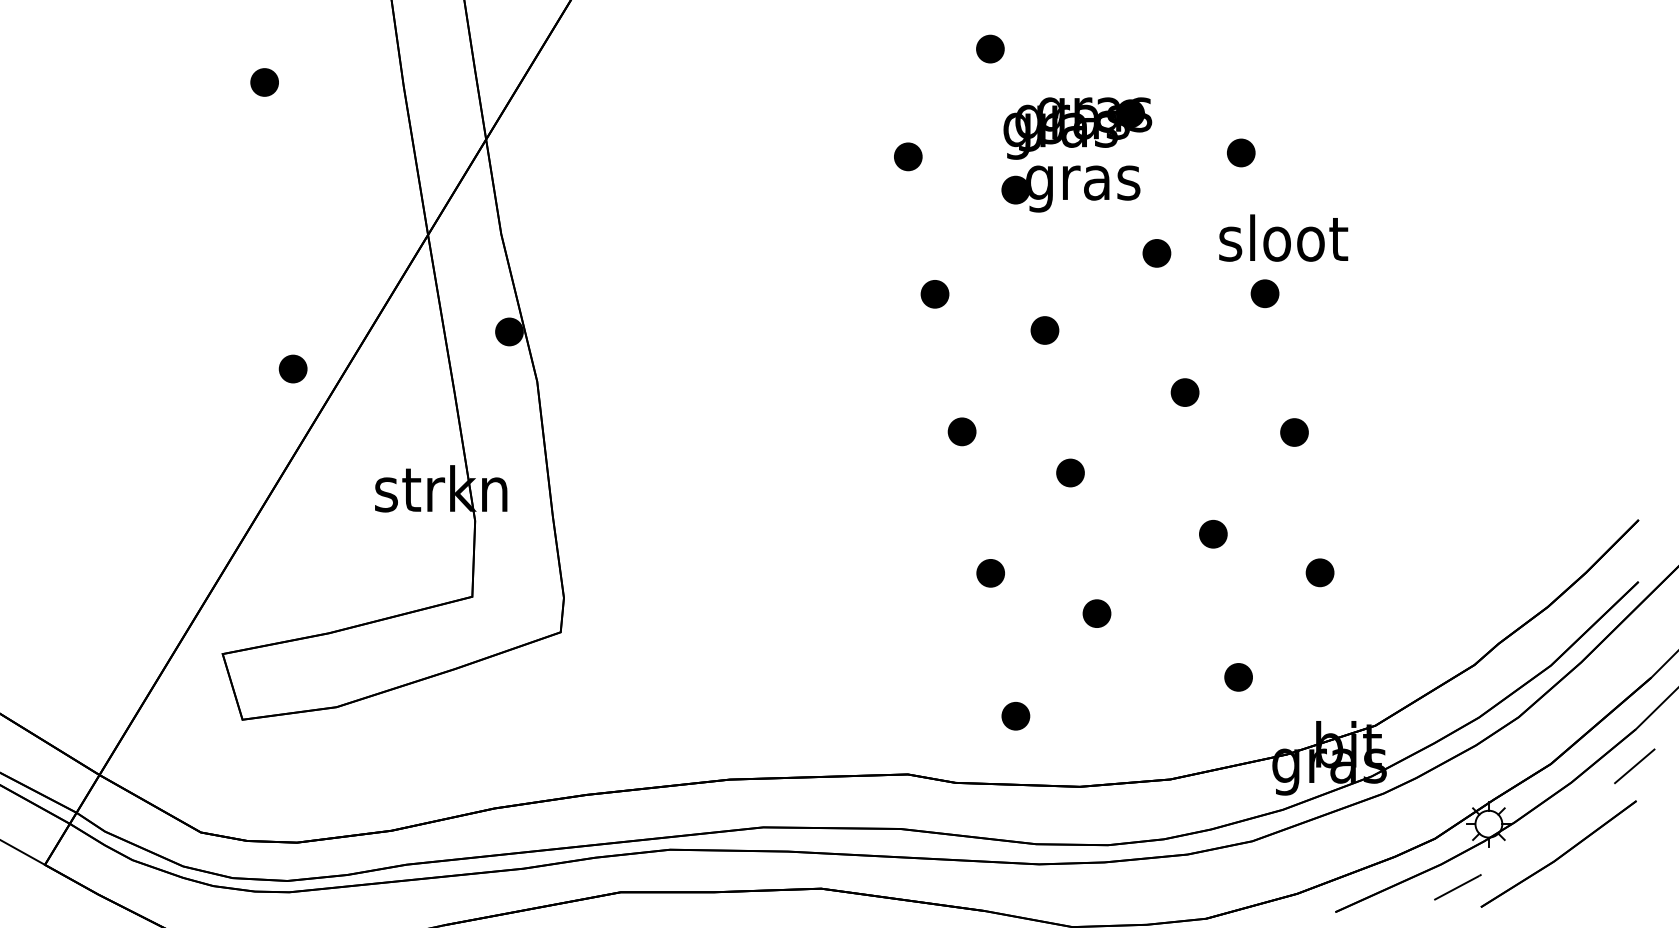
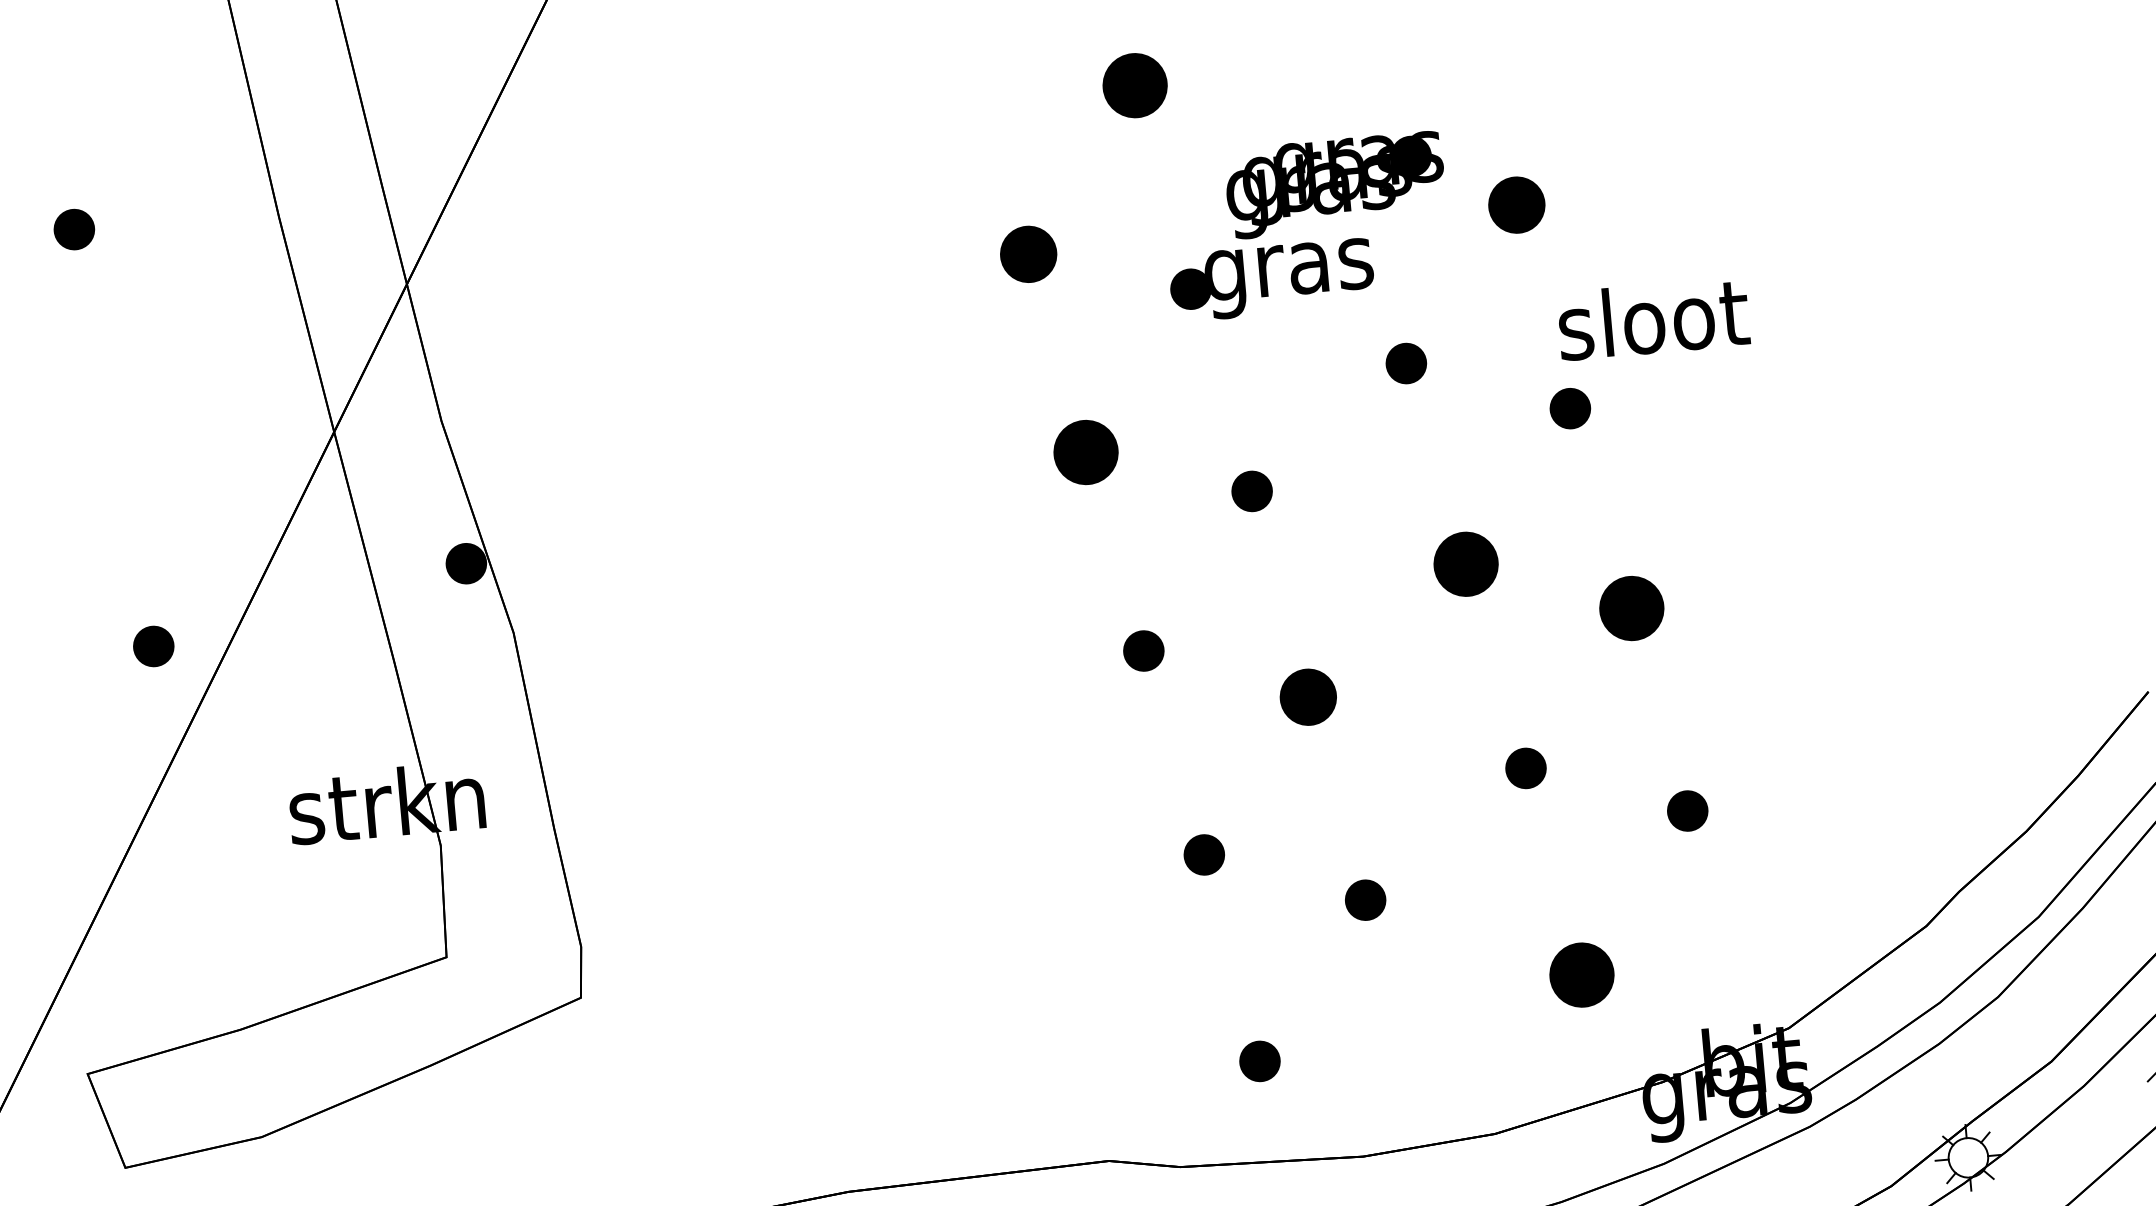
part: (990, 48) -> (1135, 84), size x1.6
part: (1077, 128) -> (1335, 185), moved
part: (1241, 152) -> (1517, 204), size x1.4
part: (908, 156) -> (1029, 253), size x1.4
text: (1283, 237) -> (1653, 318), moved
part: (934, 294) -> (1085, 453), size x1.6
part: (1184, 392) -> (1465, 564), size x1.6
part: (1294, 432) -> (1631, 608), size x1.6
part: (1070, 472) -> (1308, 696), size x1.4
part: (1238, 677) -> (1581, 975), size x1.6

